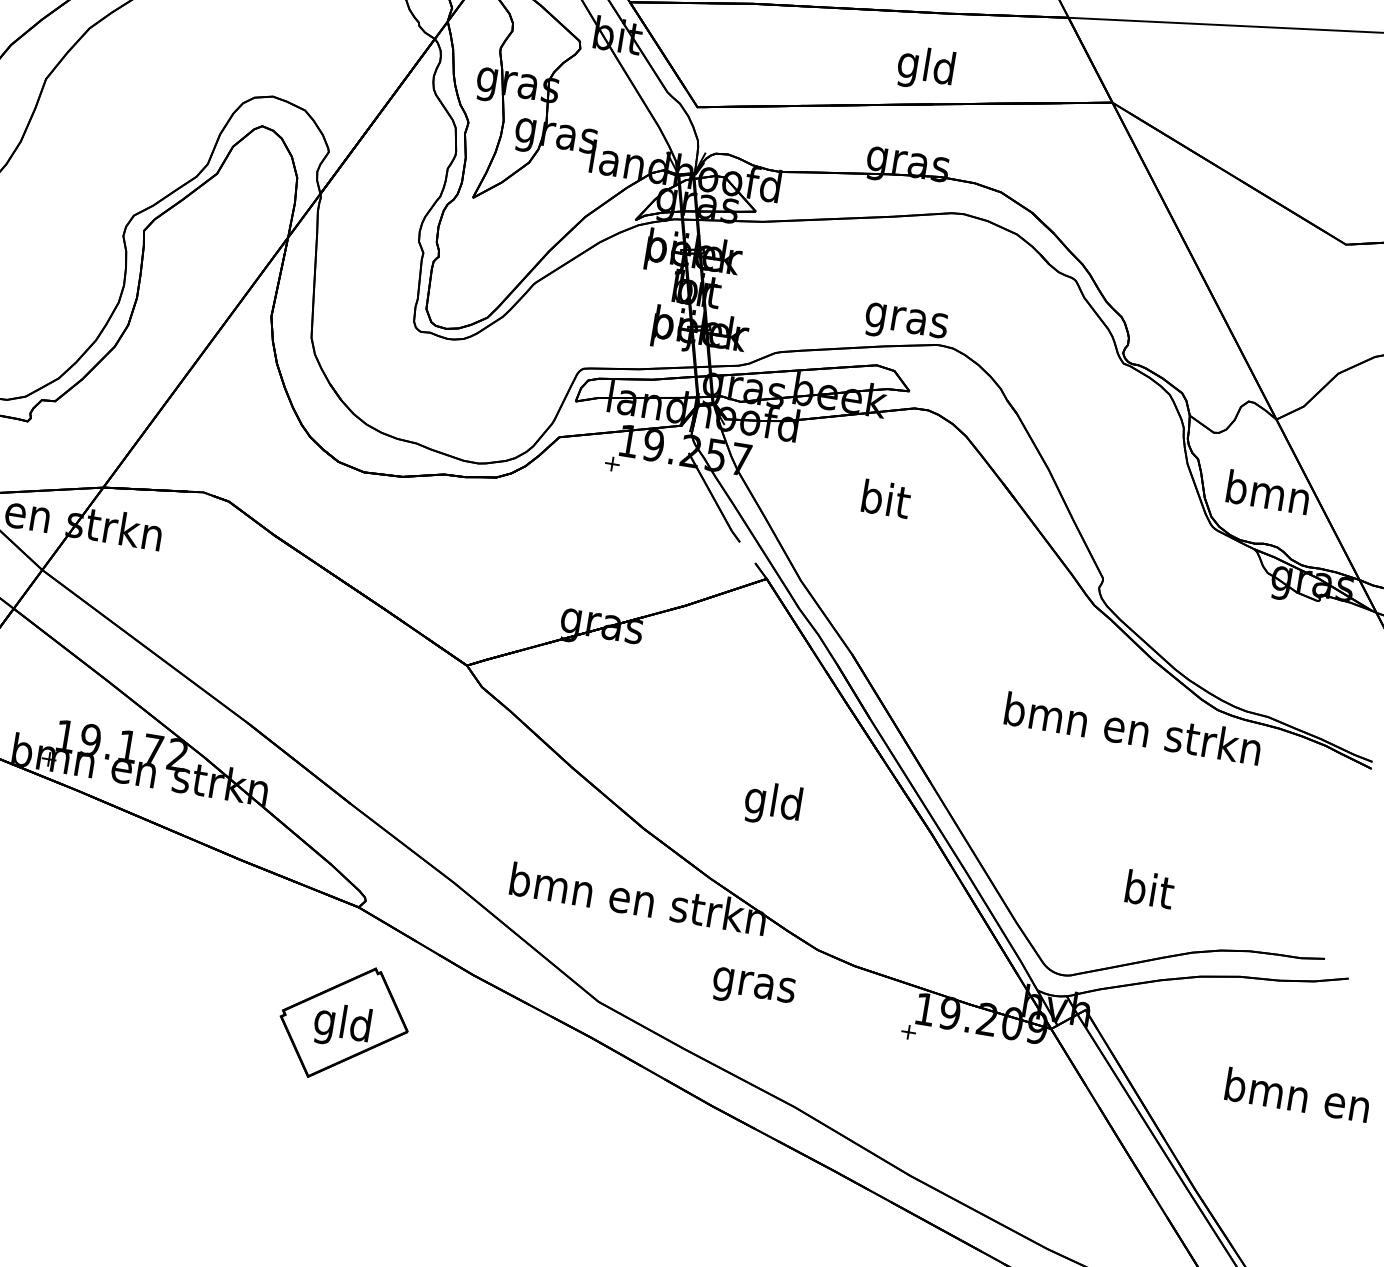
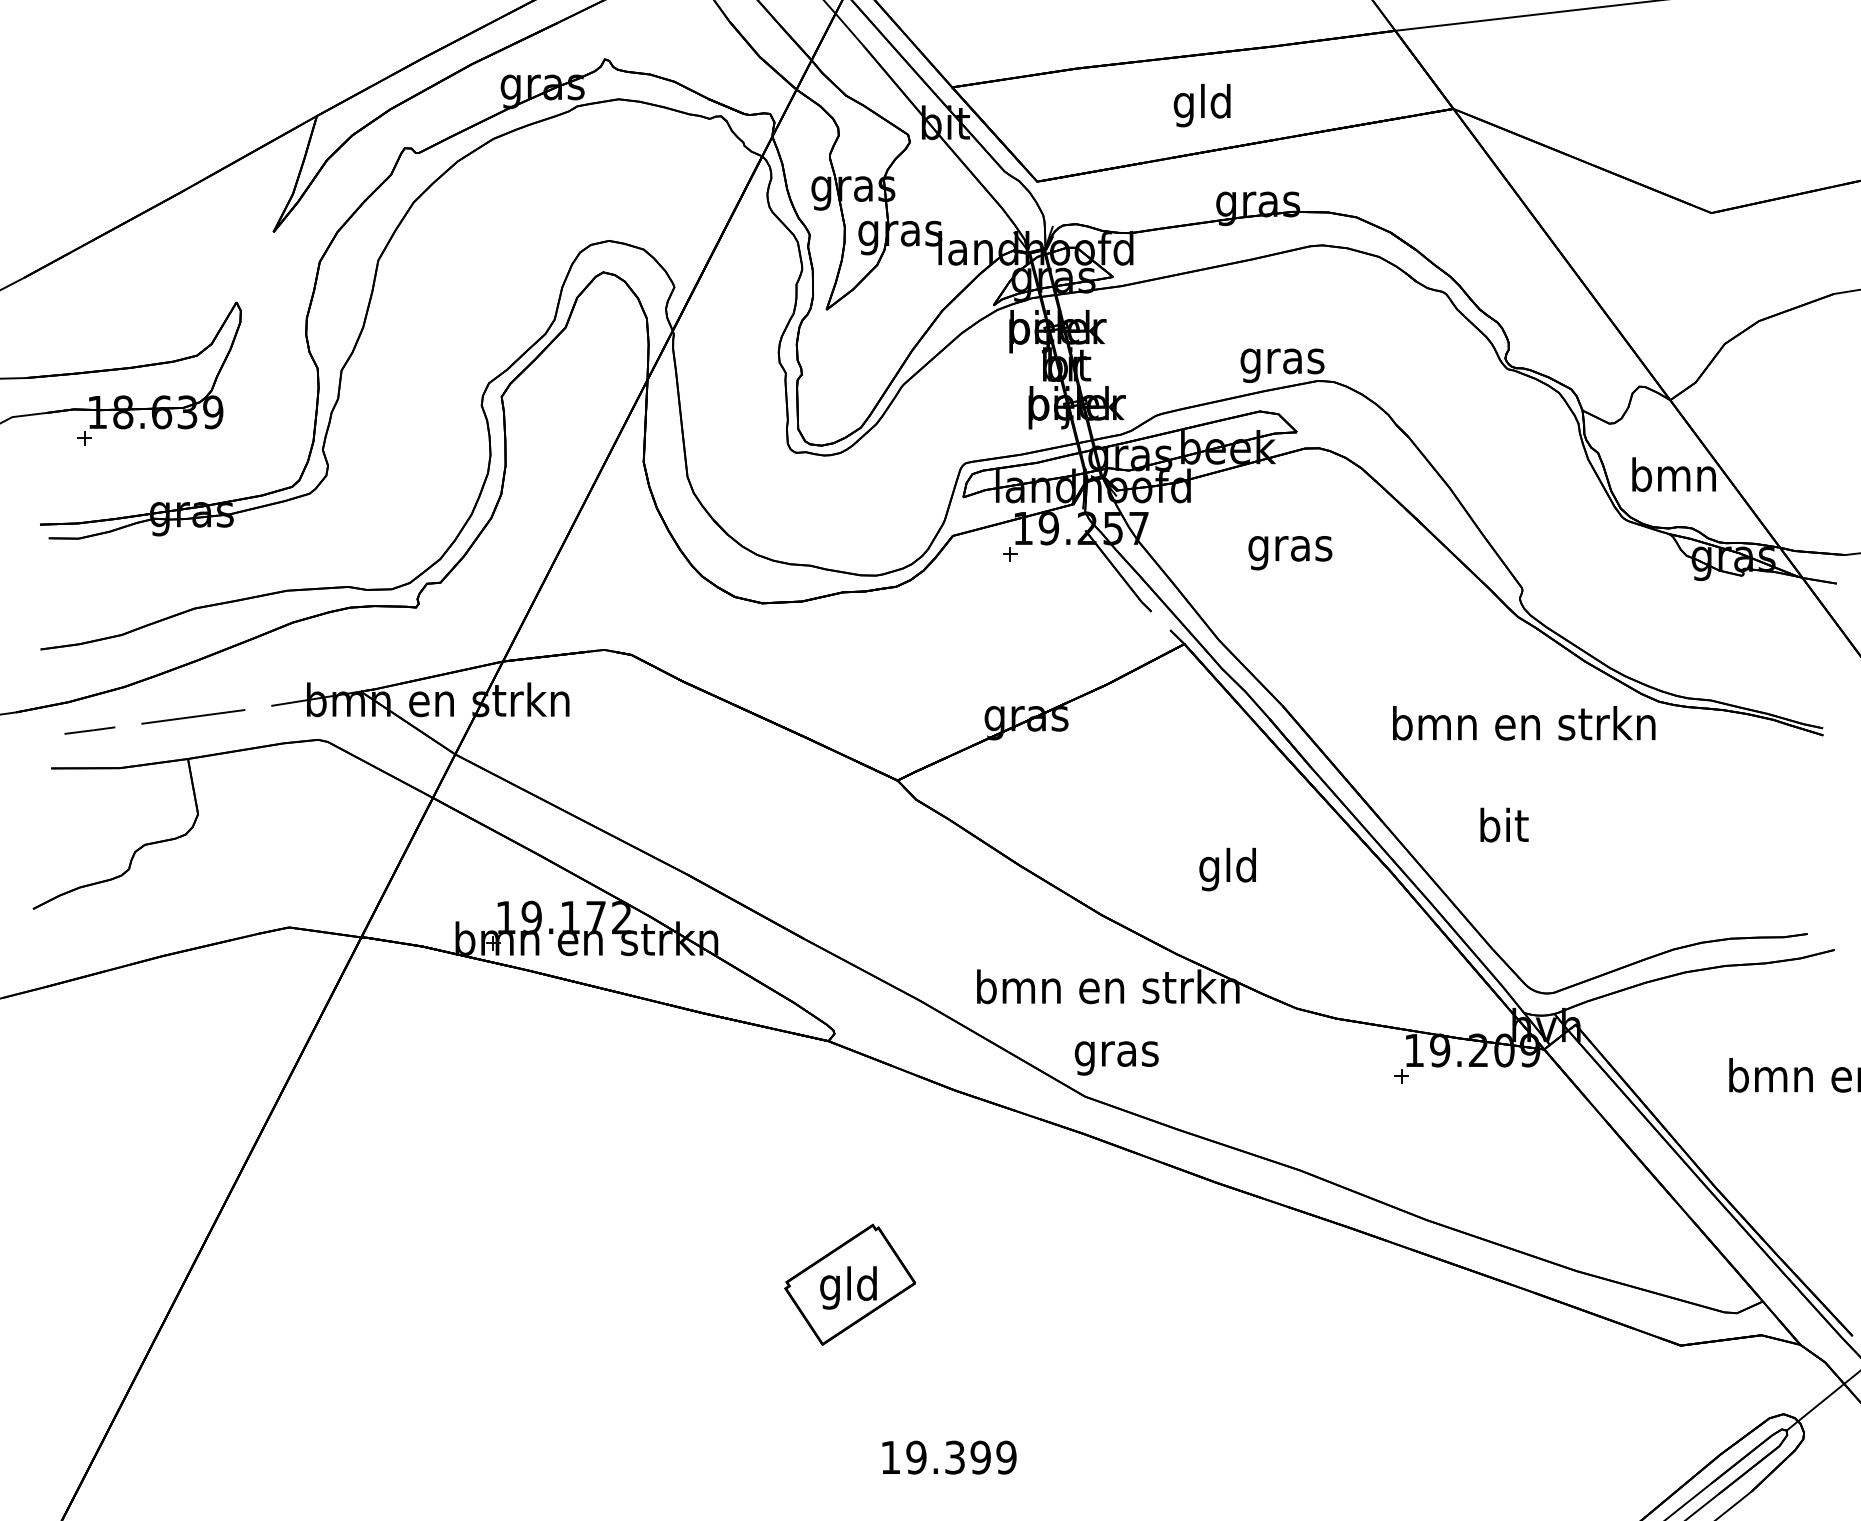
text: (925, 68) -> (1201, 105), moved
text: (884, 503) -> (1290, 548), bit -> gras
text: (1133, 728) -> (1524, 723), moved
text: (1150, 888) -> (1504, 824), moved
text: (753, 989) -> (1116, 1058), moved
part: (344, 1022) -> (850, 1284), moved

